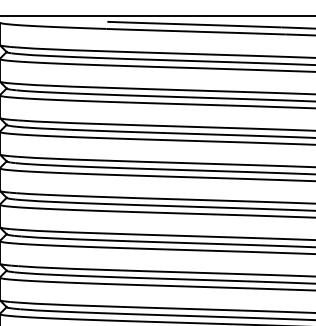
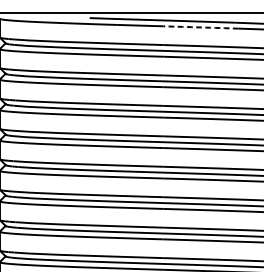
arc: (240, 33) -> (200, 27), solid -> dashed

